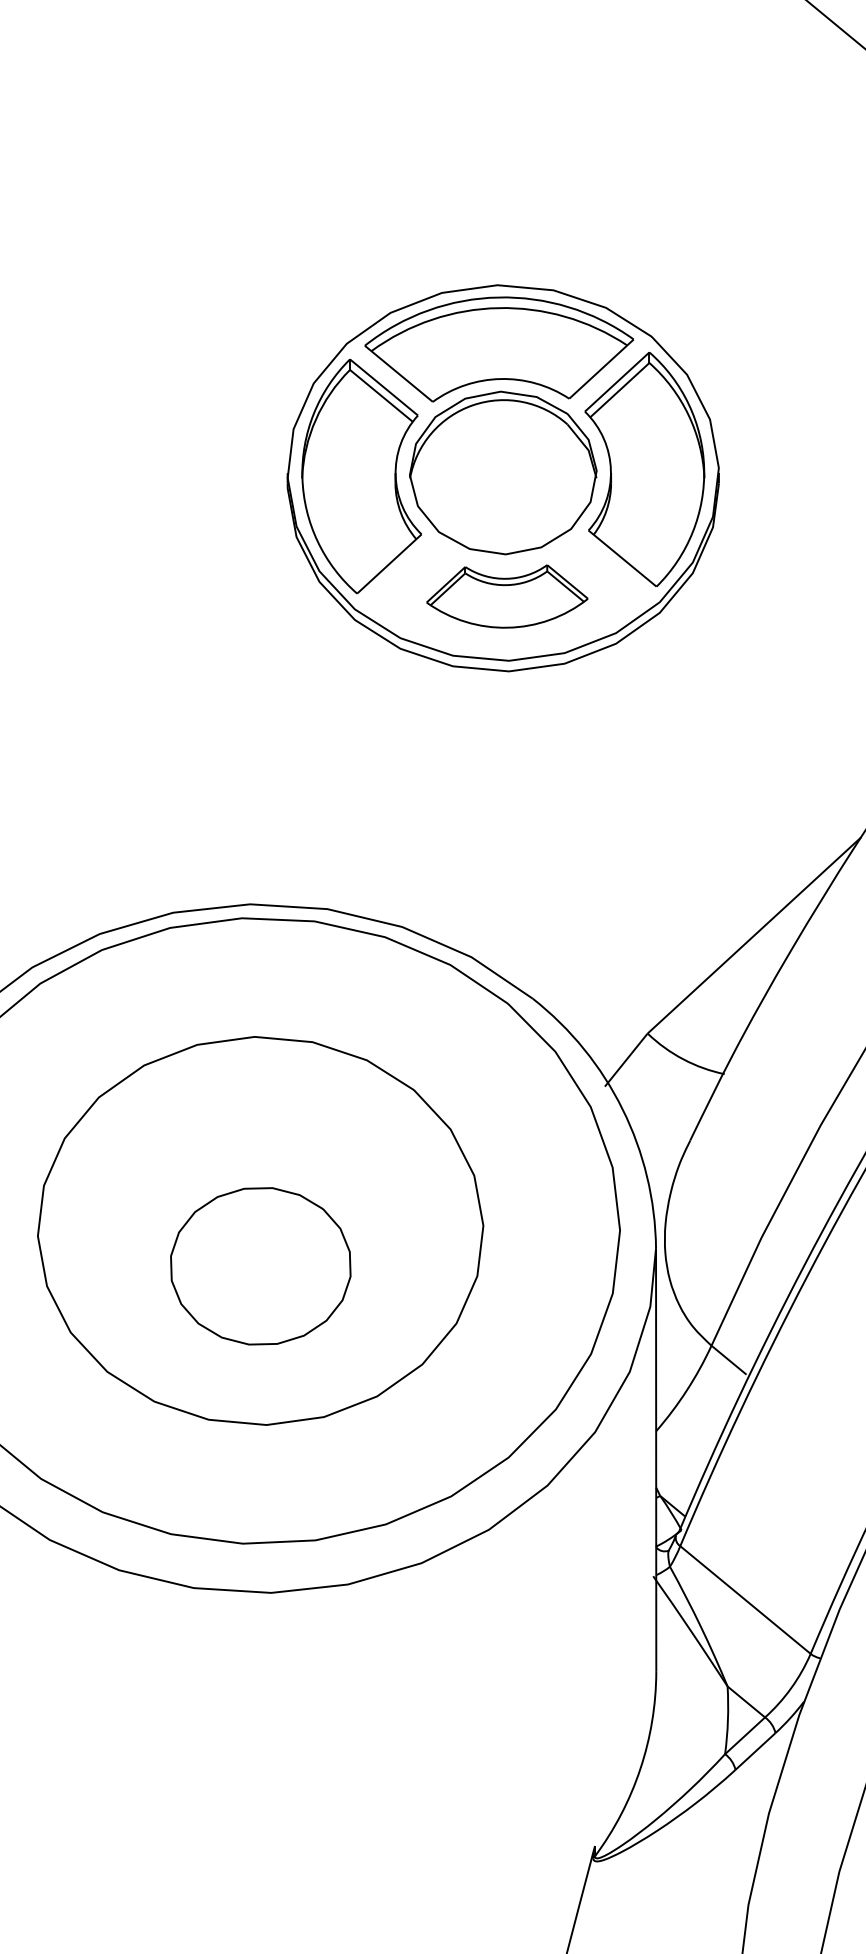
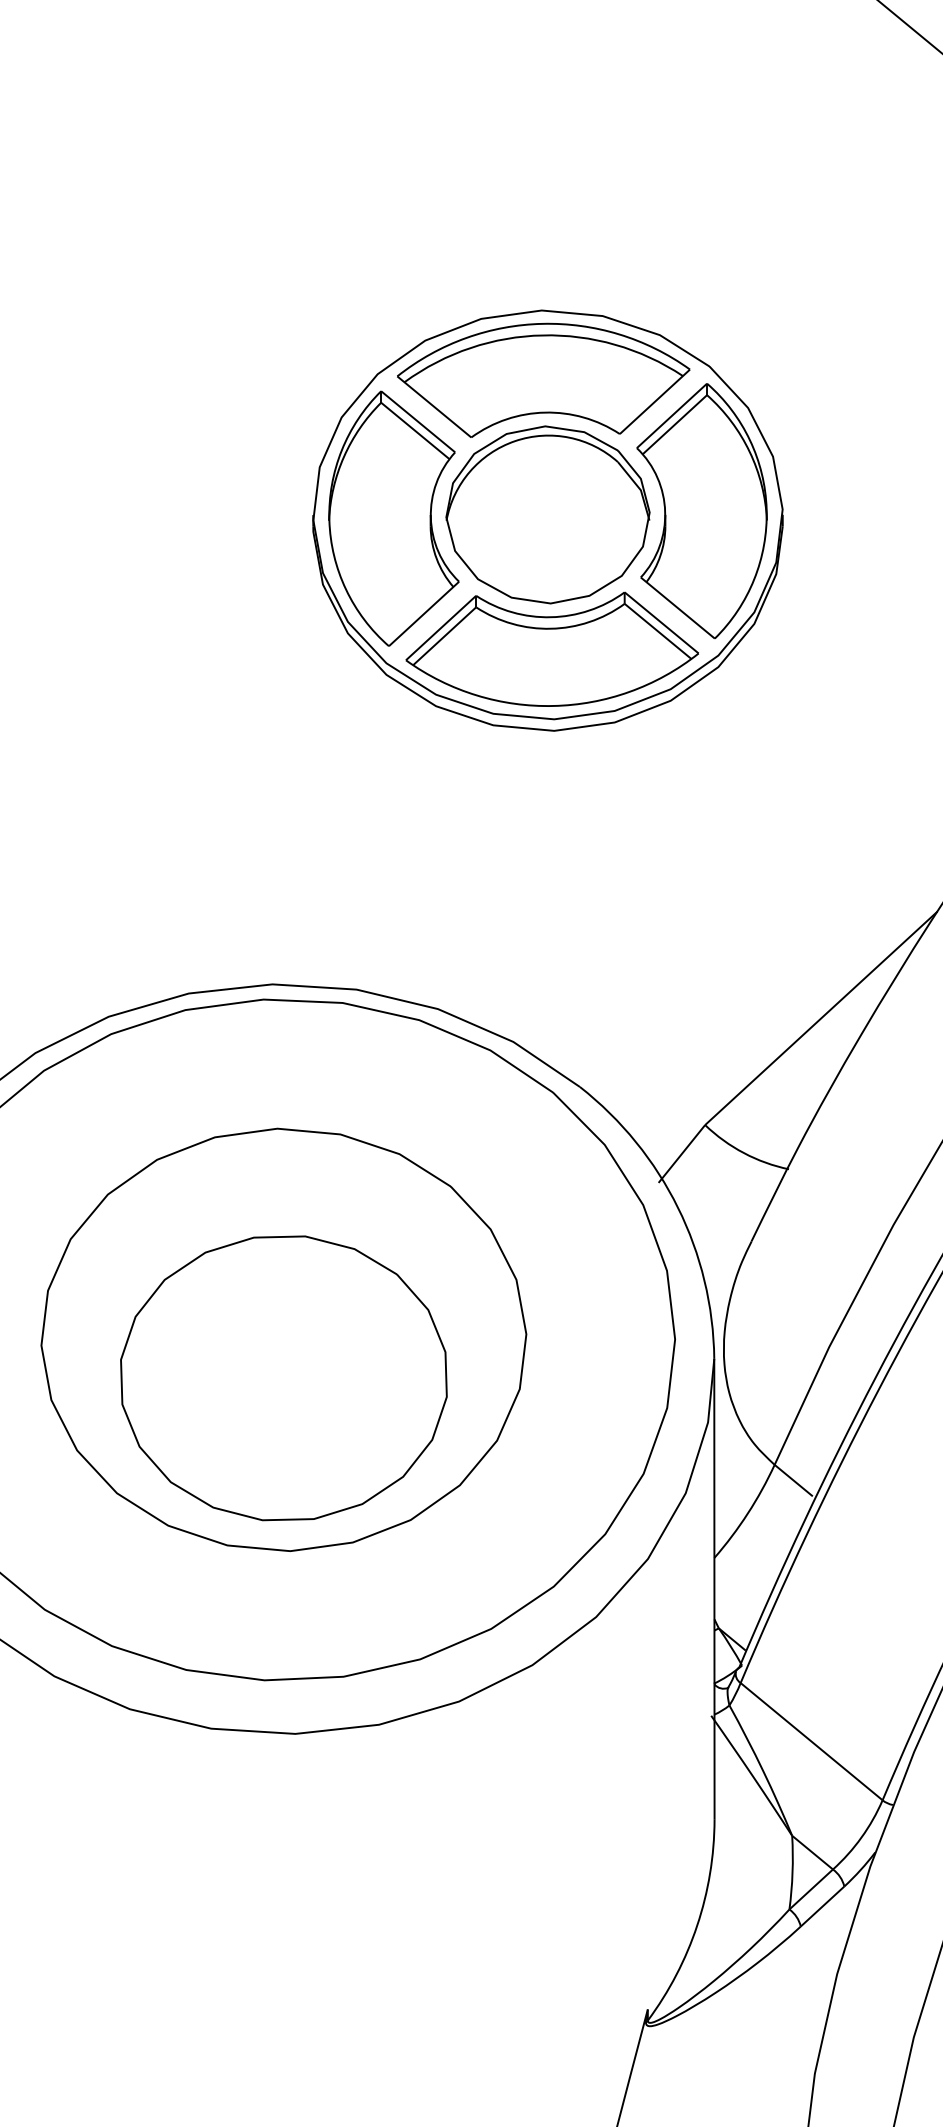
part: (507, 596) -> (552, 649), size x1.67
part: (260, 1266) -> (283, 1378), size x1.67

